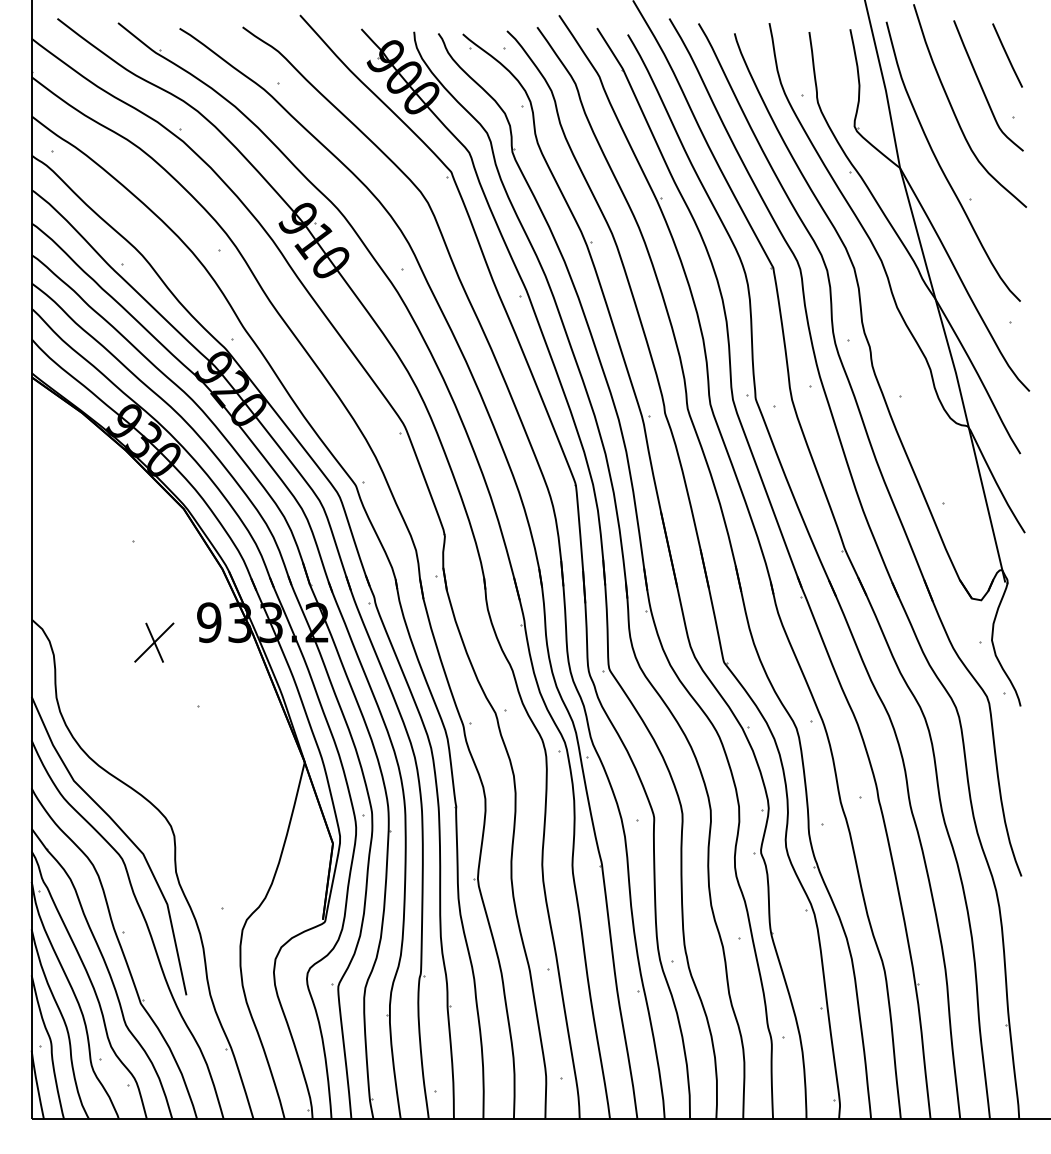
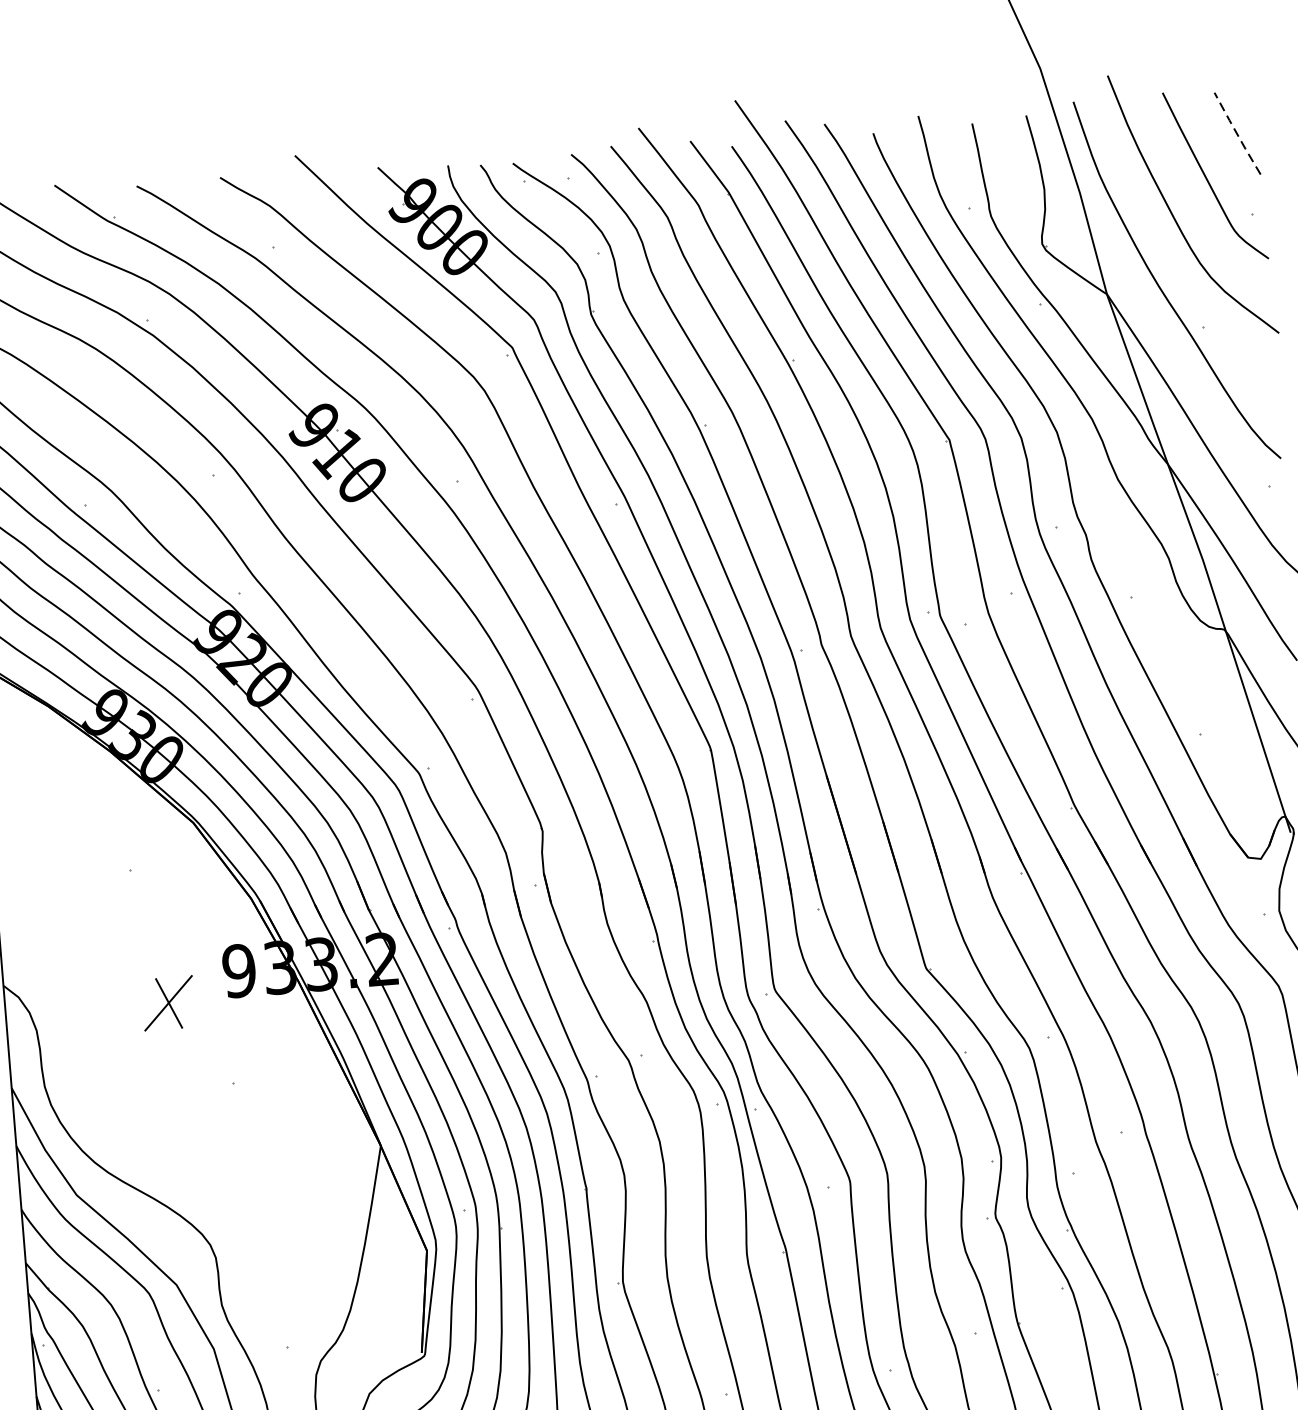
line: (1007, 55) -> (1237, 133), solid -> dashed

